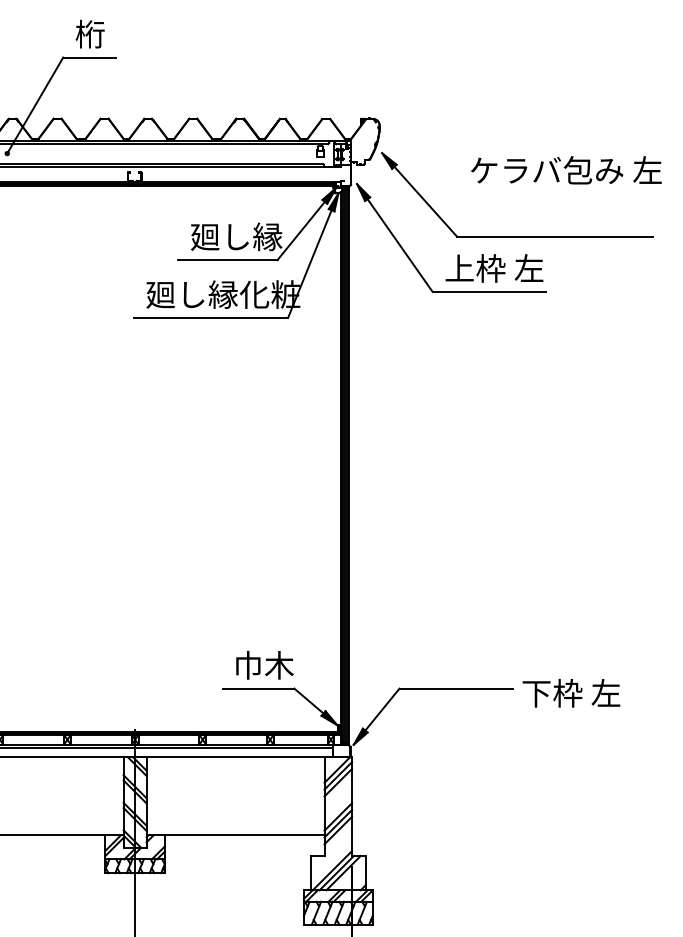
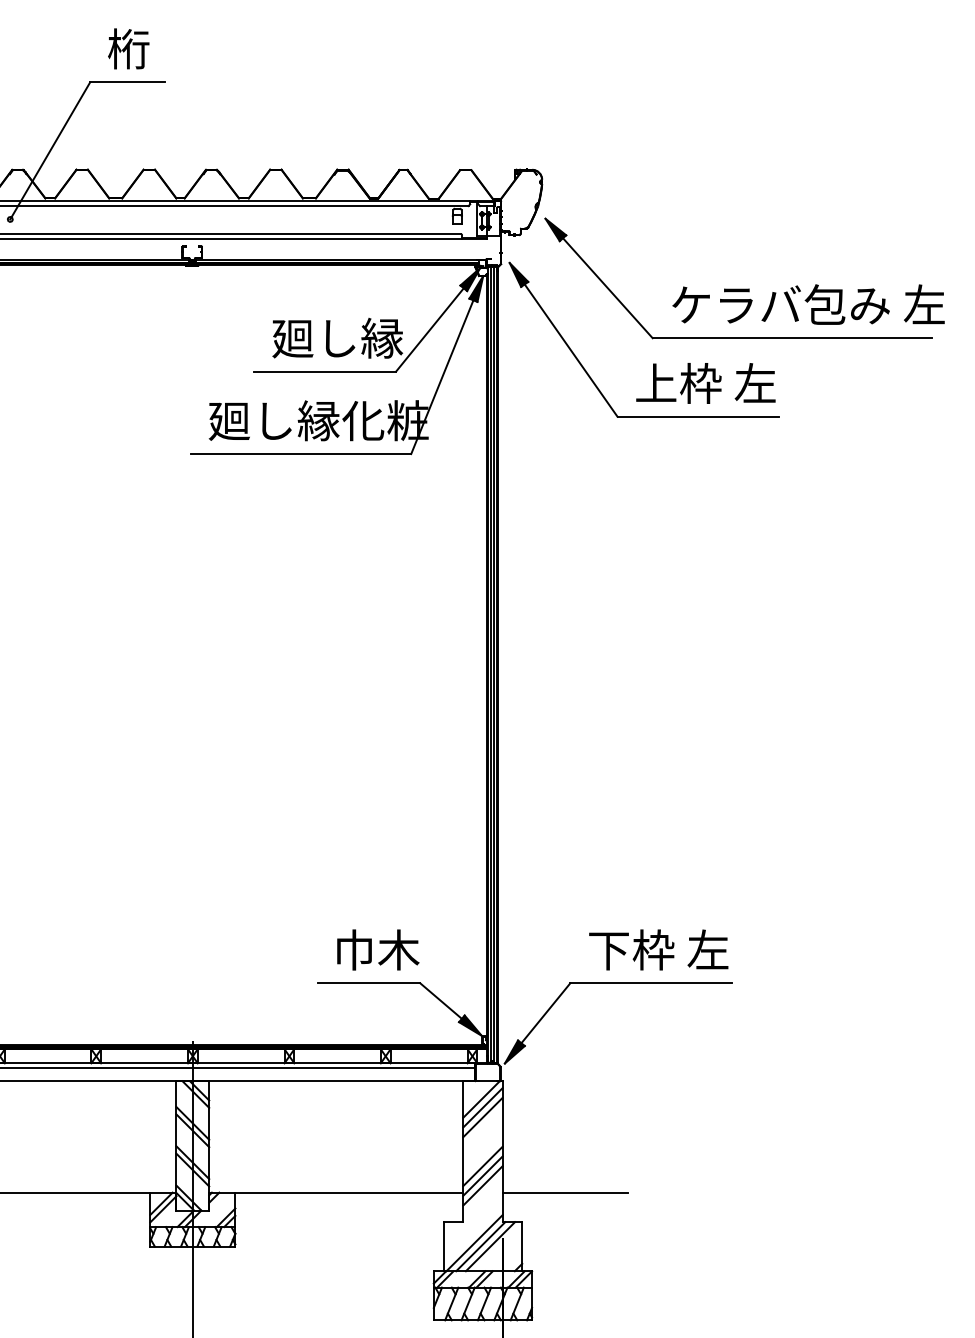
text: (566, 170) -> (808, 304), moved
text: (571, 693) -> (658, 950), moved
line: (396, 835) -> (566, 1192), added

